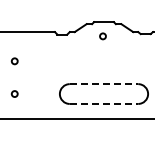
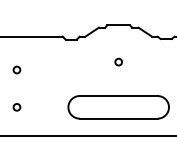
circle: (102, 36) -> (118, 62), moved
line: (104, 84) -> (119, 96), dashed -> solid
line: (104, 103) -> (119, 118), dashed -> solid

